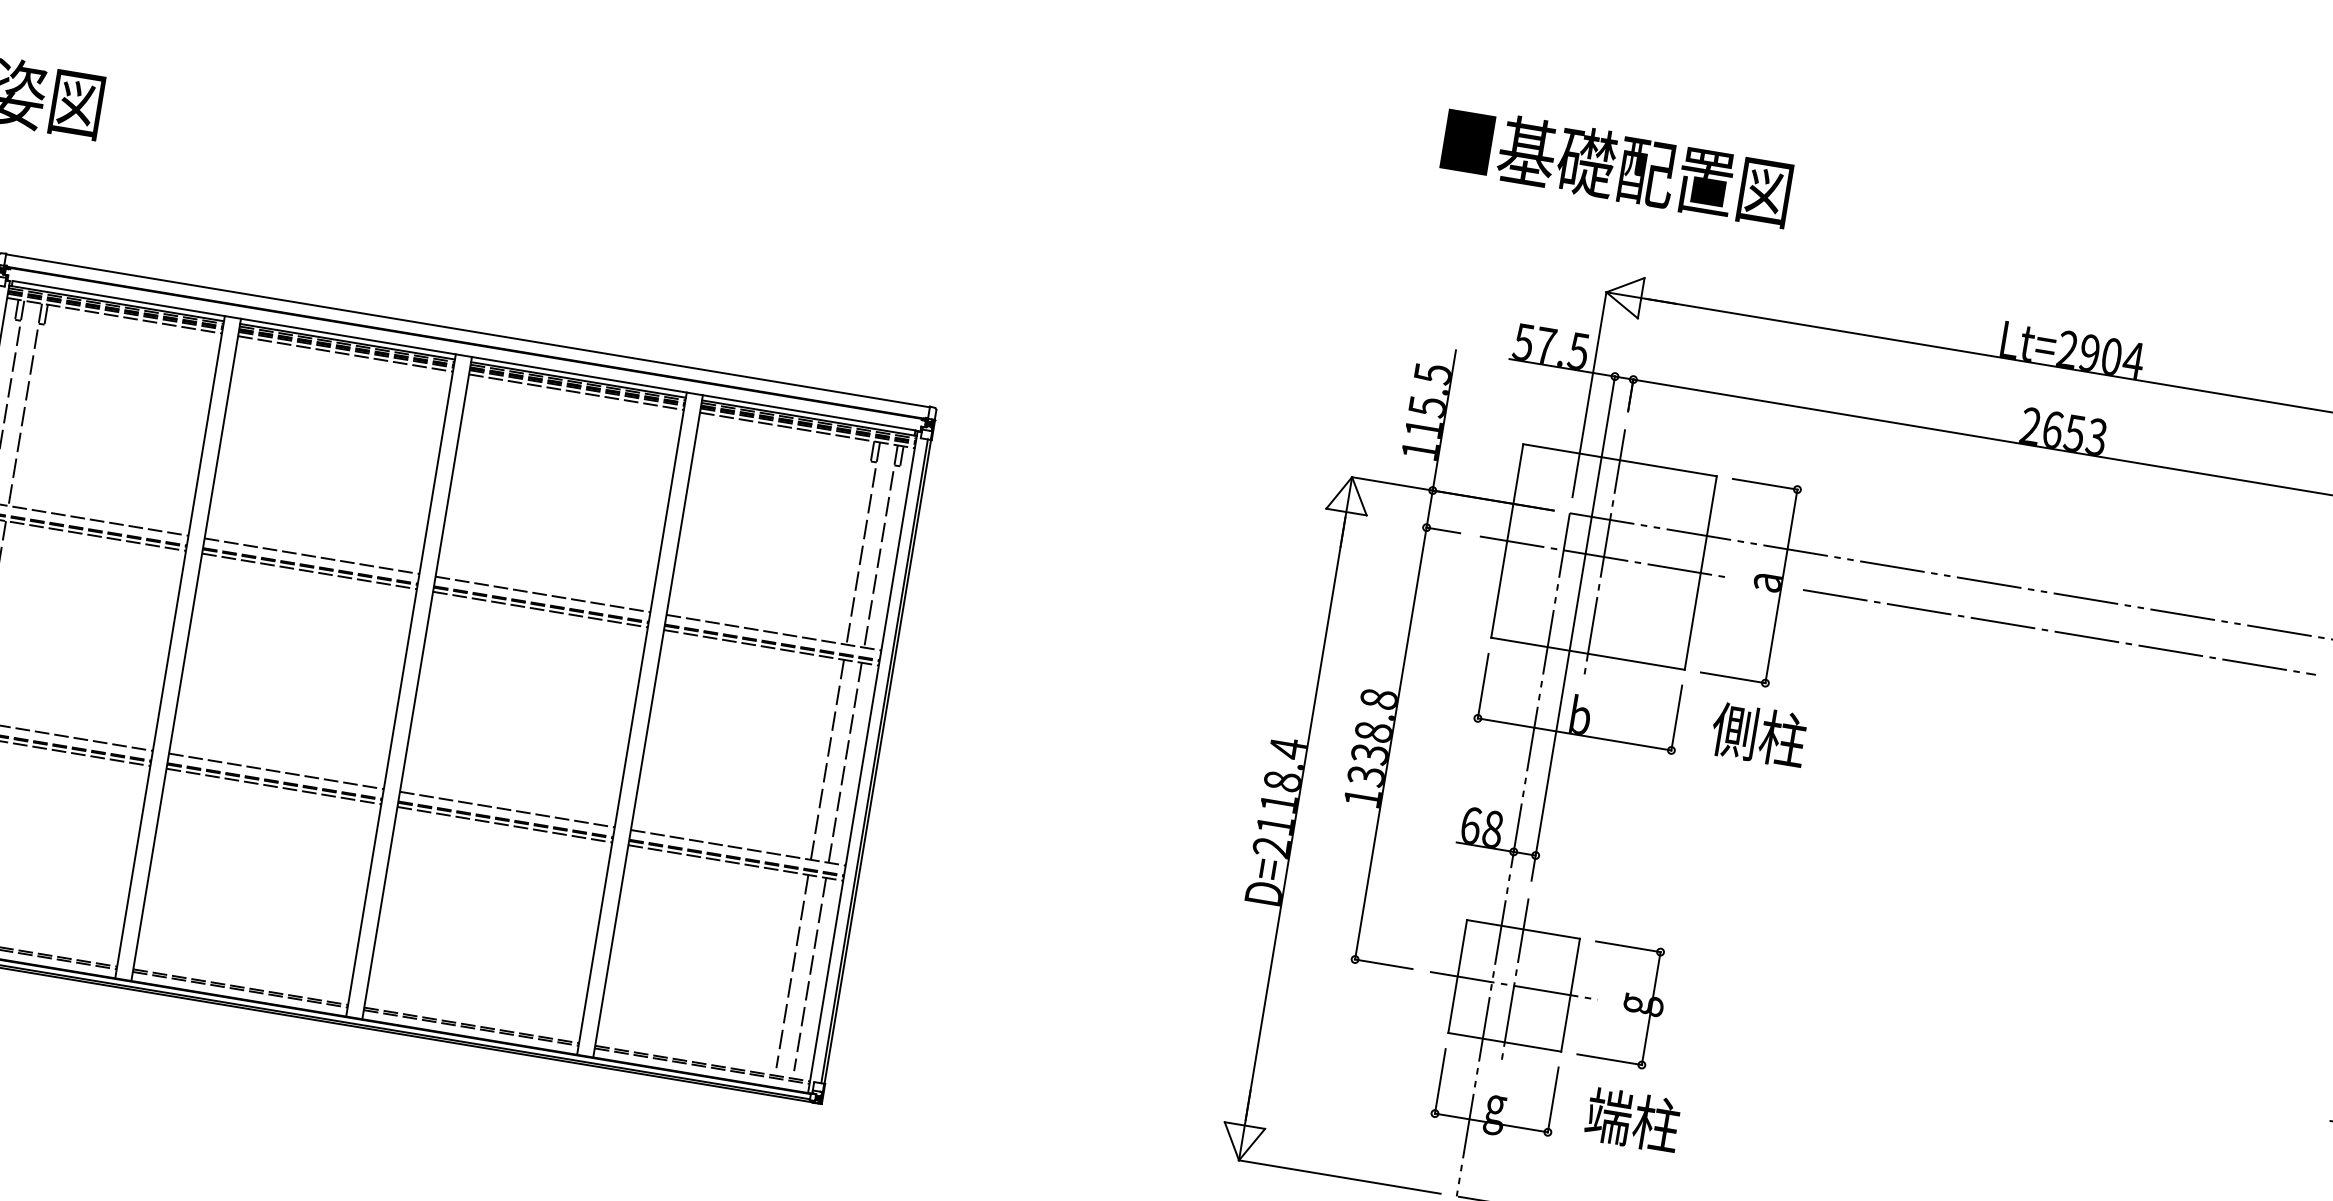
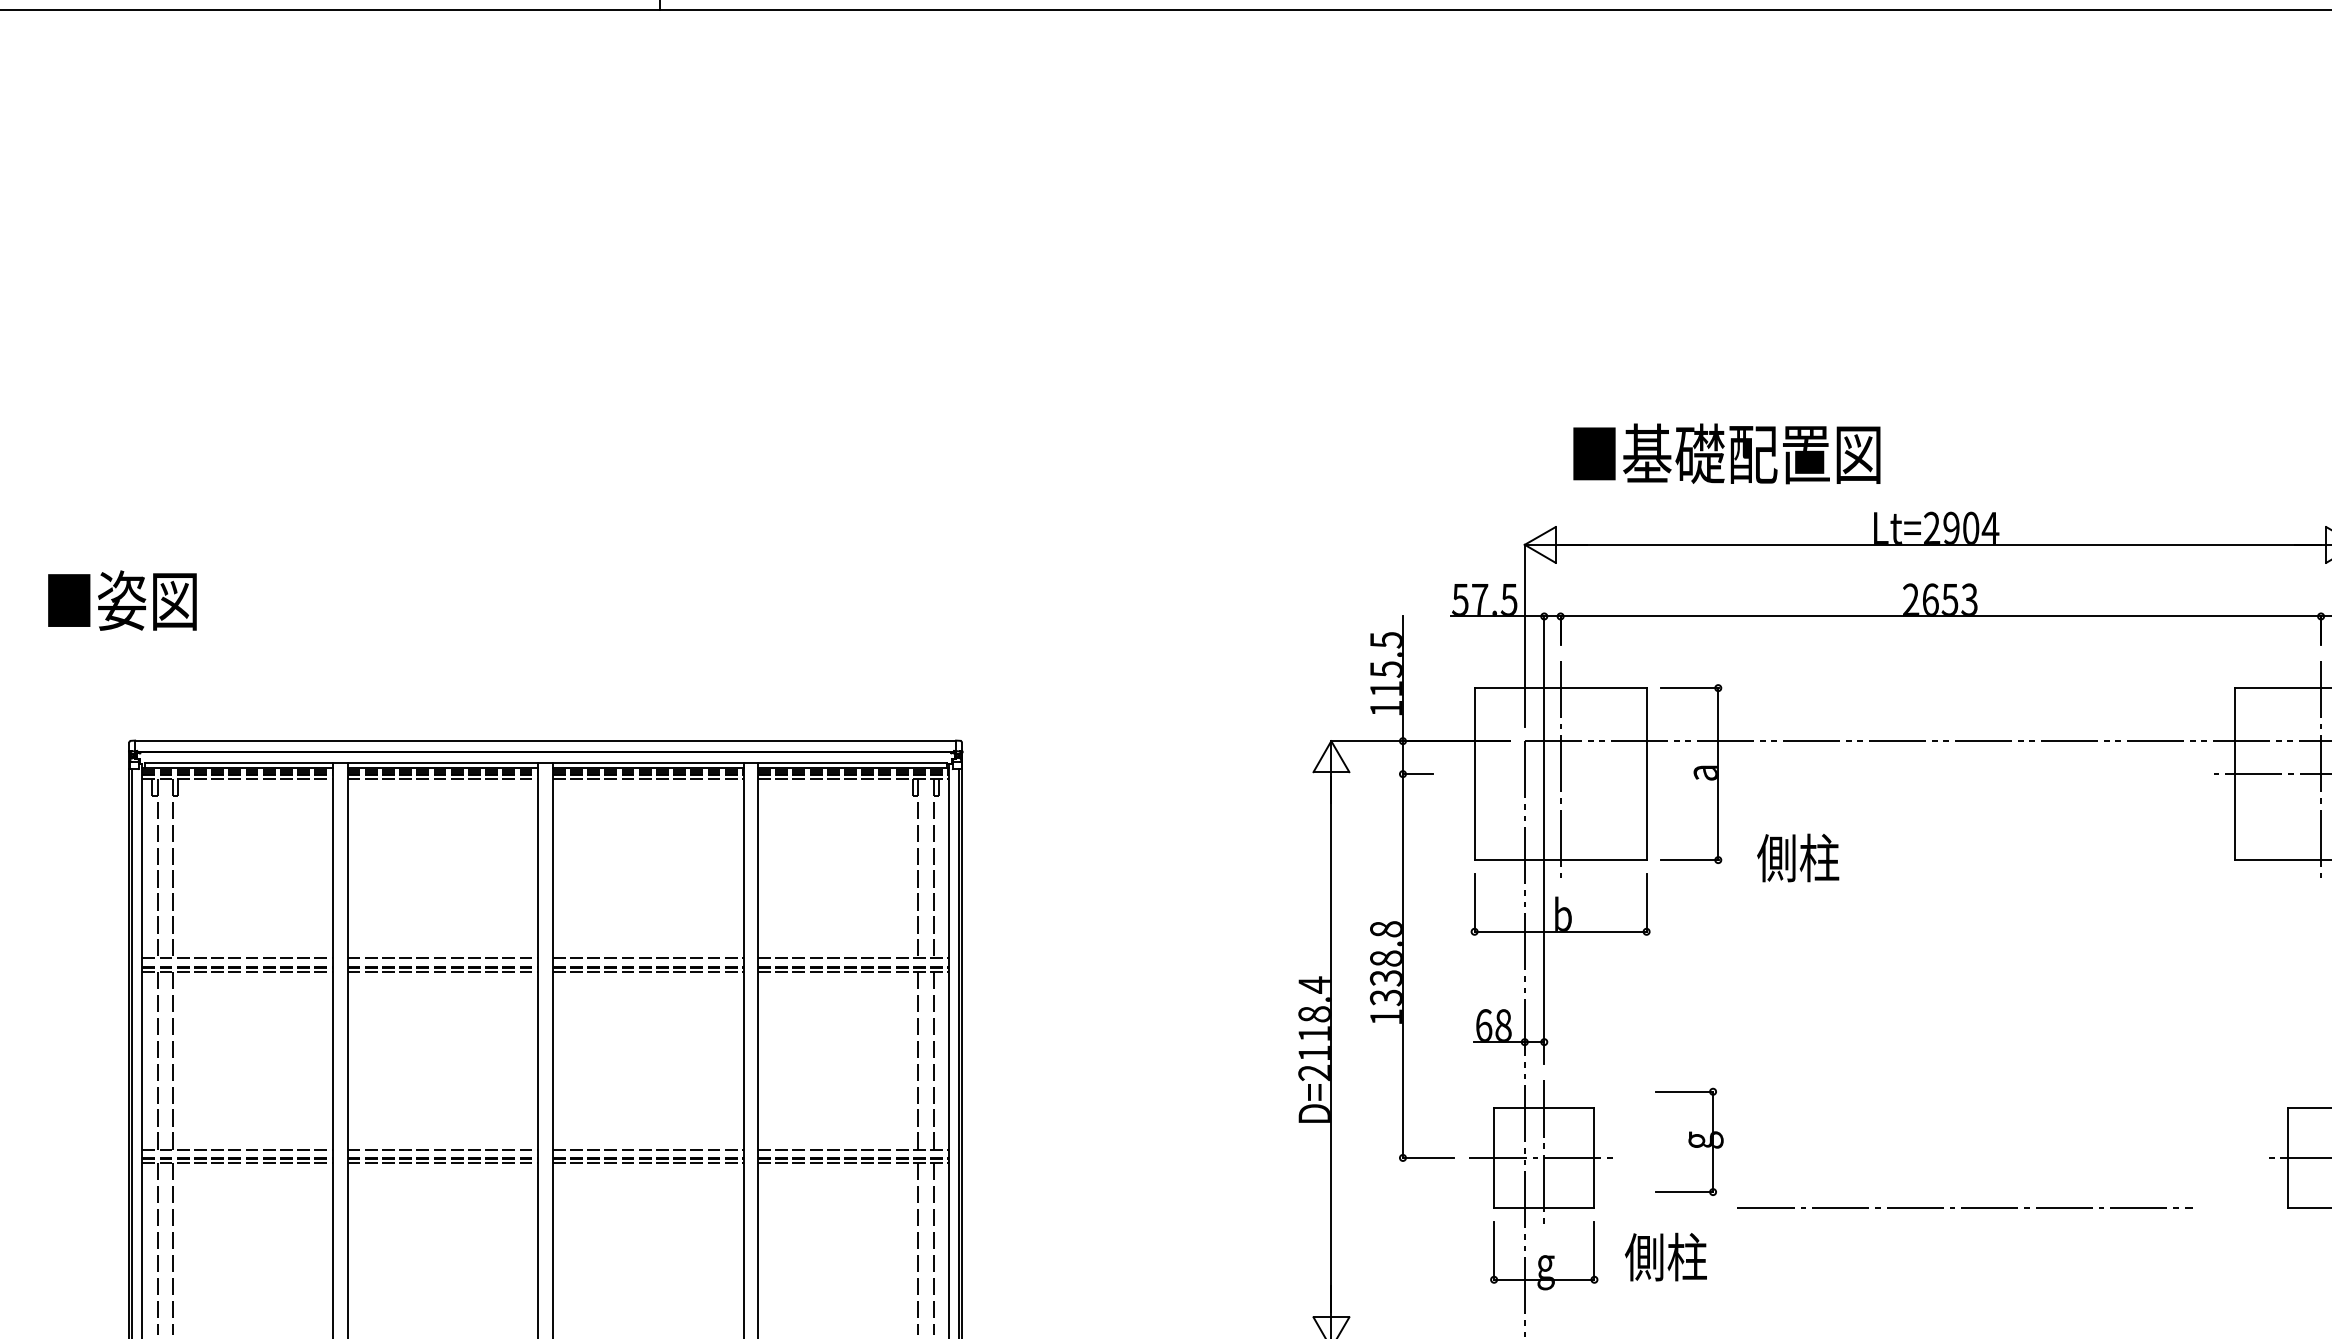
text: (1616, 166) -> (1726, 453), moved
line: (1603, 557) -> (1560, 774), removed
line: (2058, 631) -> (1964, 1207), moved
text: (1759, 734) -> (1798, 857), moved
part: (1624, 1003) -> (1689, 1141), moved
text: (1608, 1116) -> (1644, 1257), 端柱 -> 側柱

